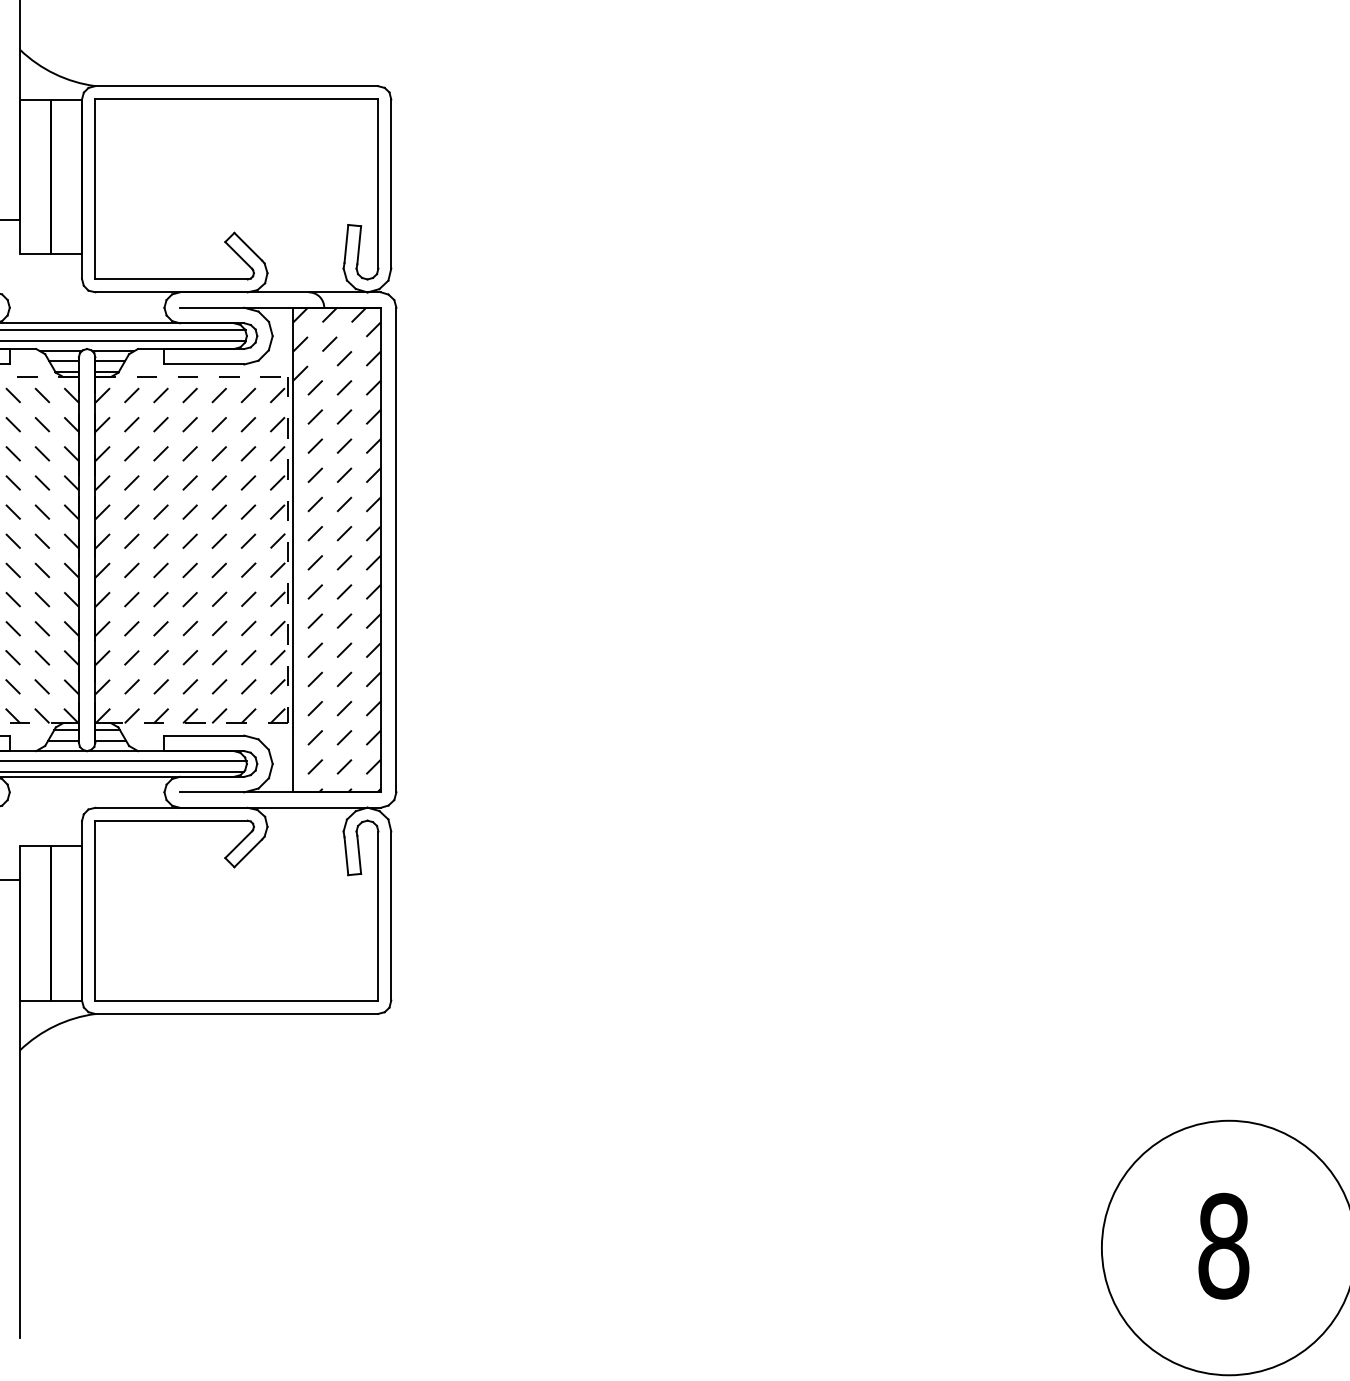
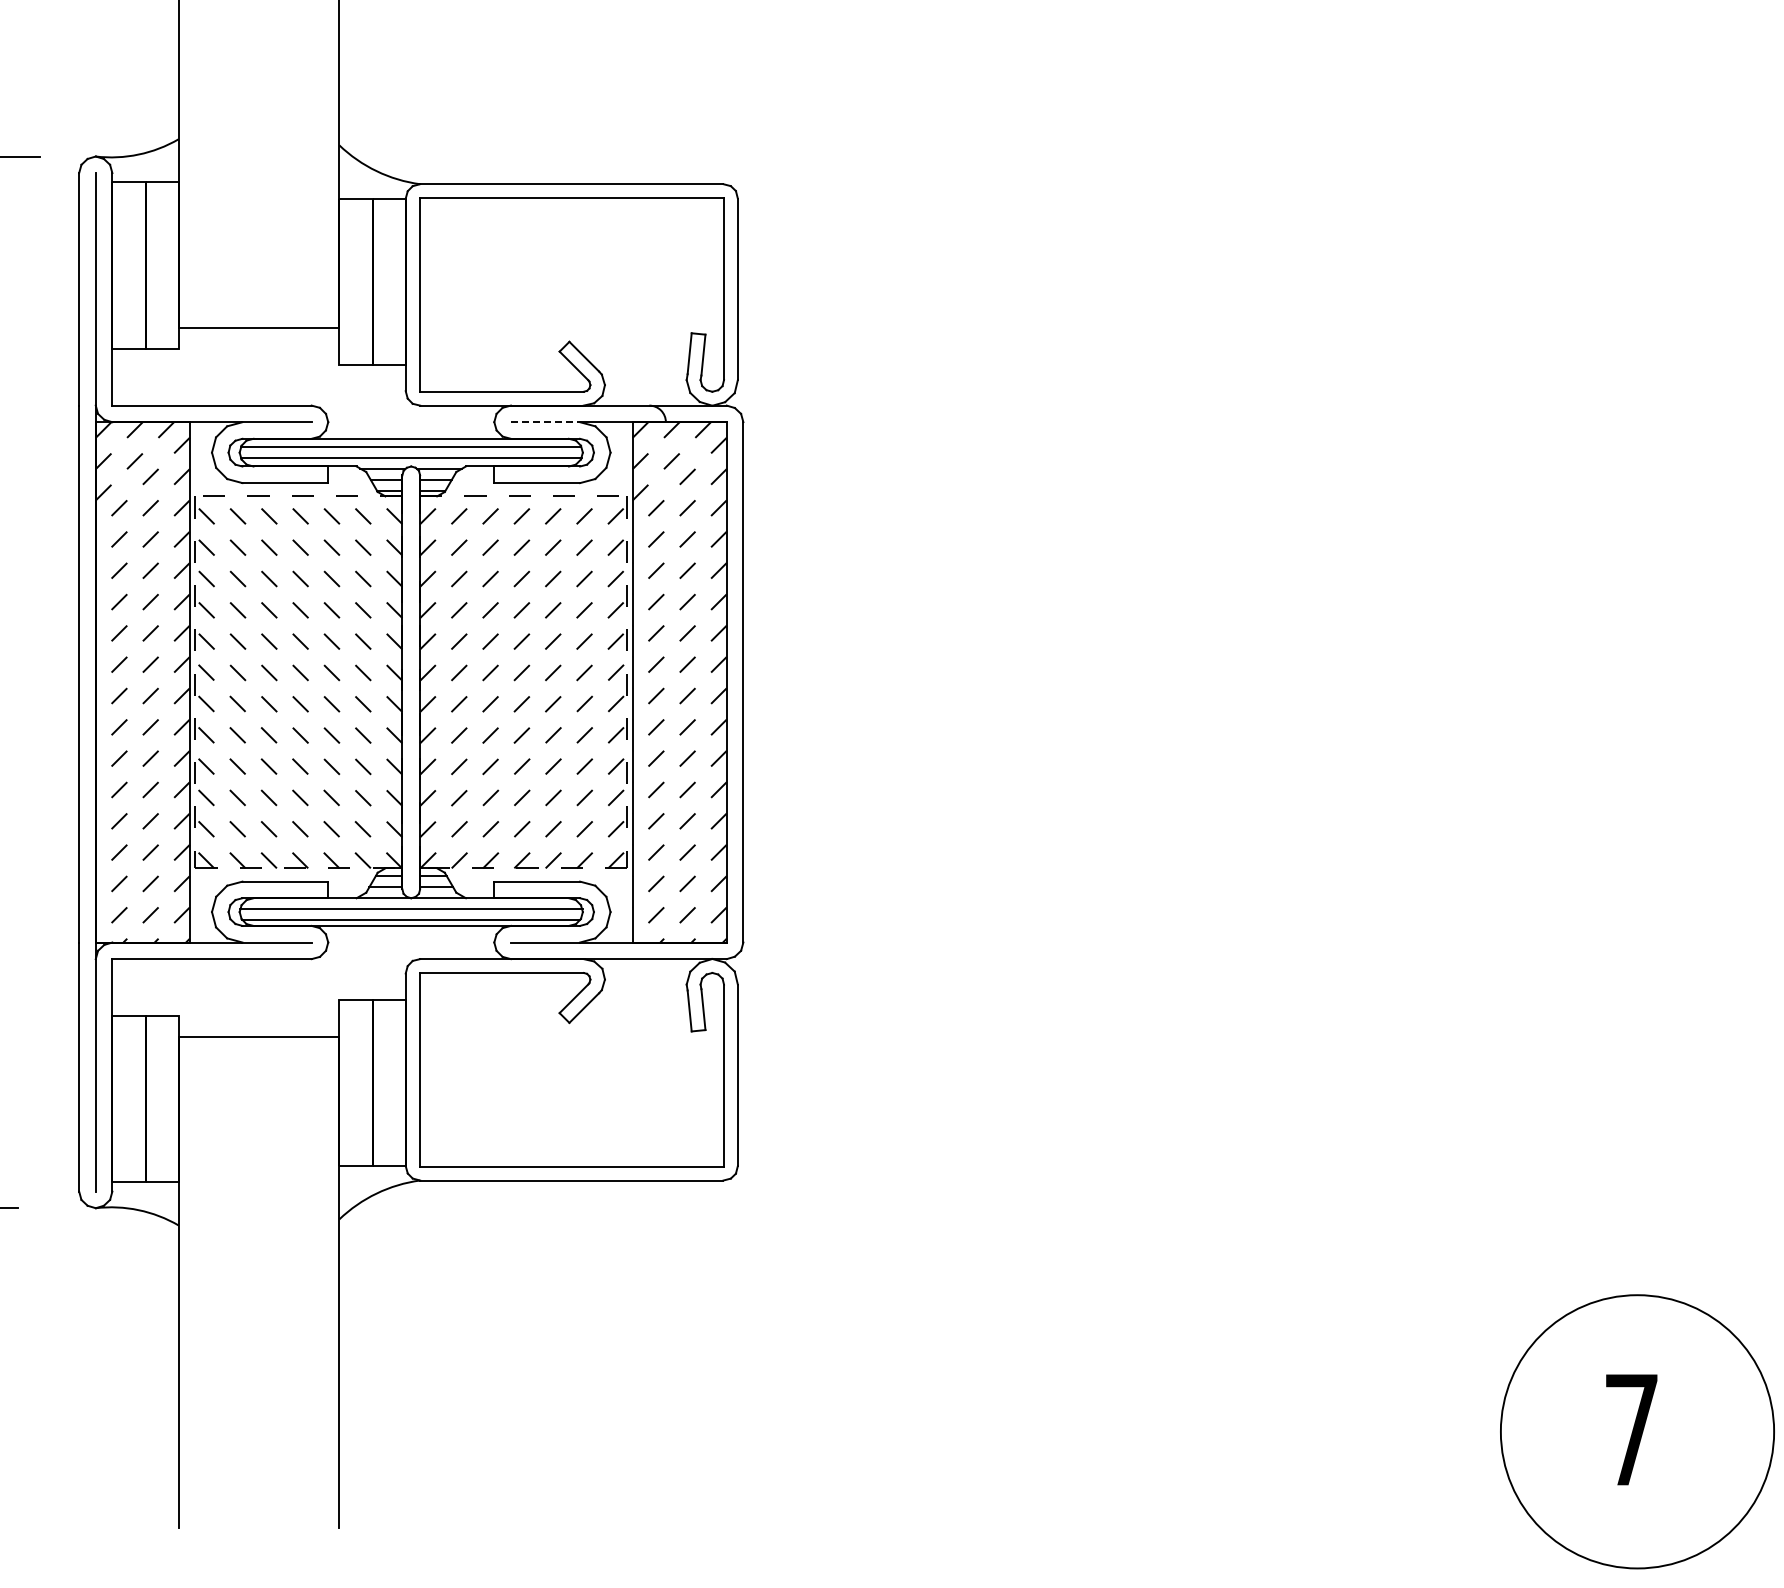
line: (212, 308) -> (545, 422), solid -> dashed
text: (1223, 1245) -> (1631, 1429), 8 -> 7

